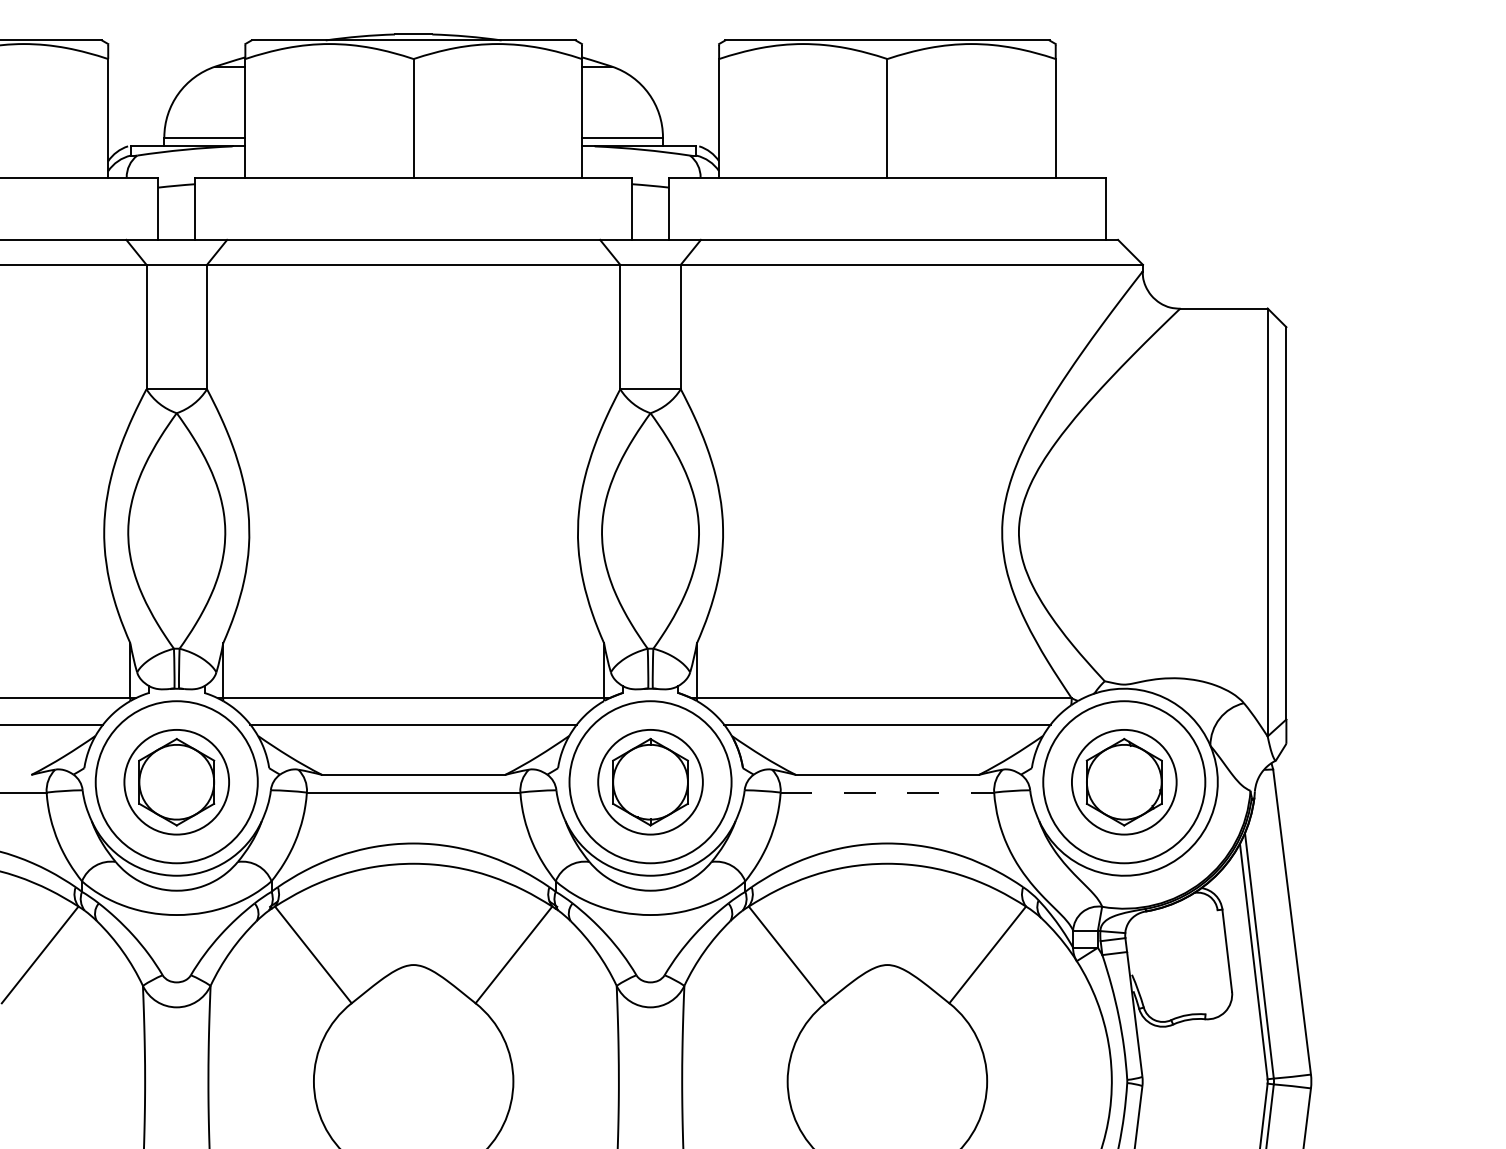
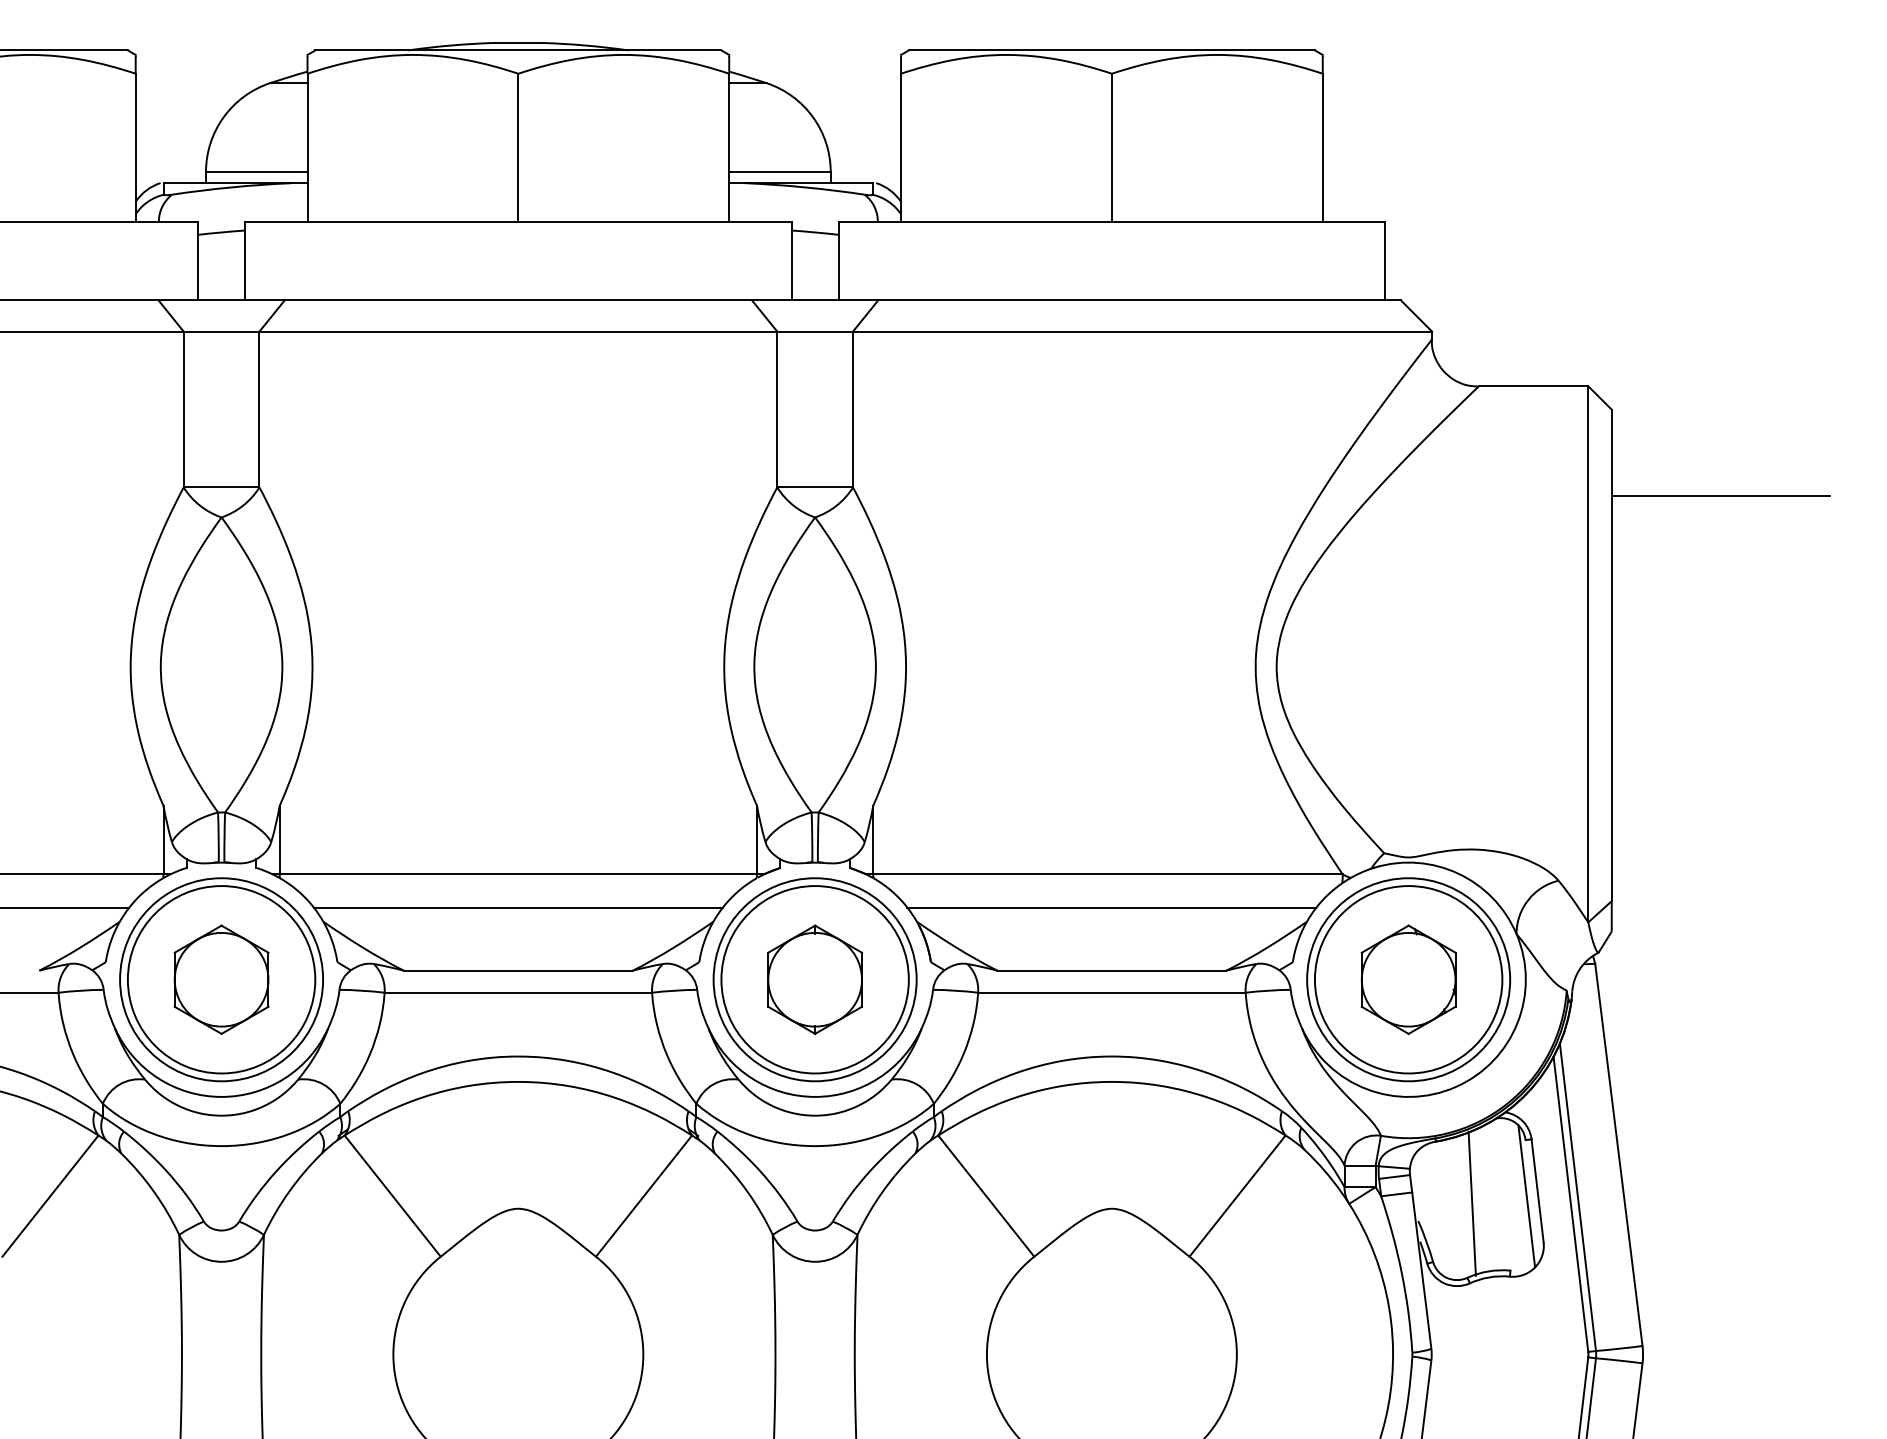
line: (1373, 395) -> (1720, 495), added
circle: (176, 782) -> (221, 979), size x1.43
circle: (650, 782) -> (814, 979), size x1.43
circle: (1124, 782) -> (1408, 979), size x1.43
line: (887, 792) -> (1111, 992), dashed -> solid
line: (1218, 955) -> (1526, 1196), added
line: (1174, 960) -> (1471, 1203), added

